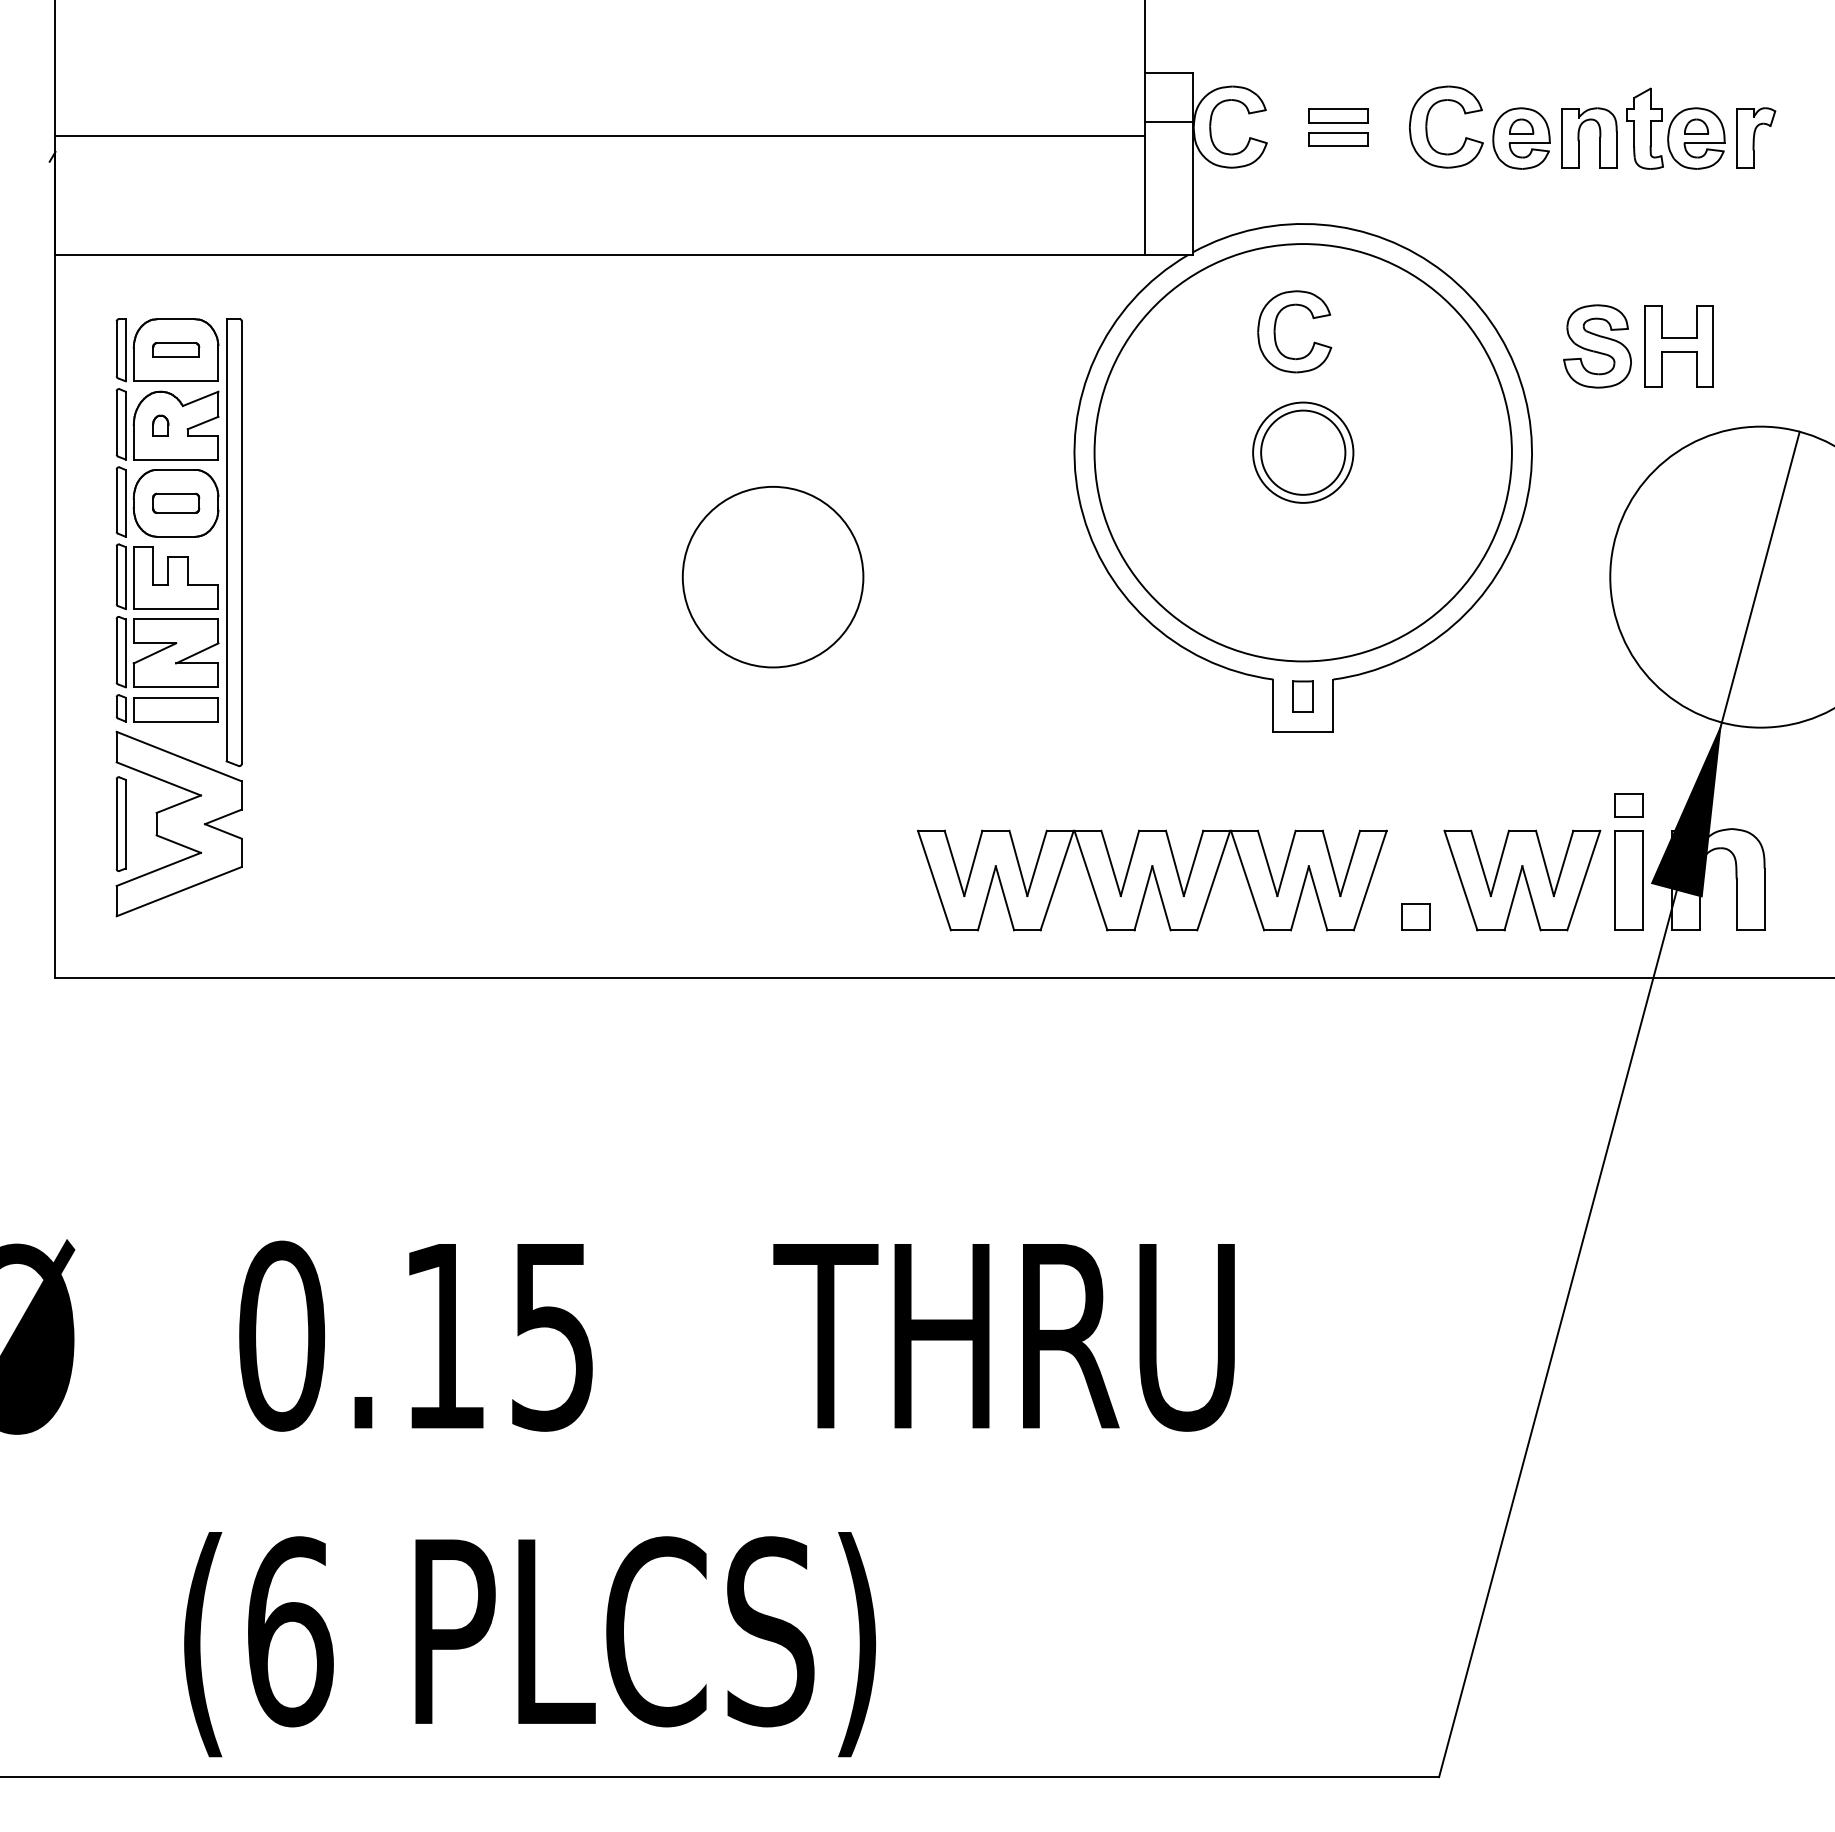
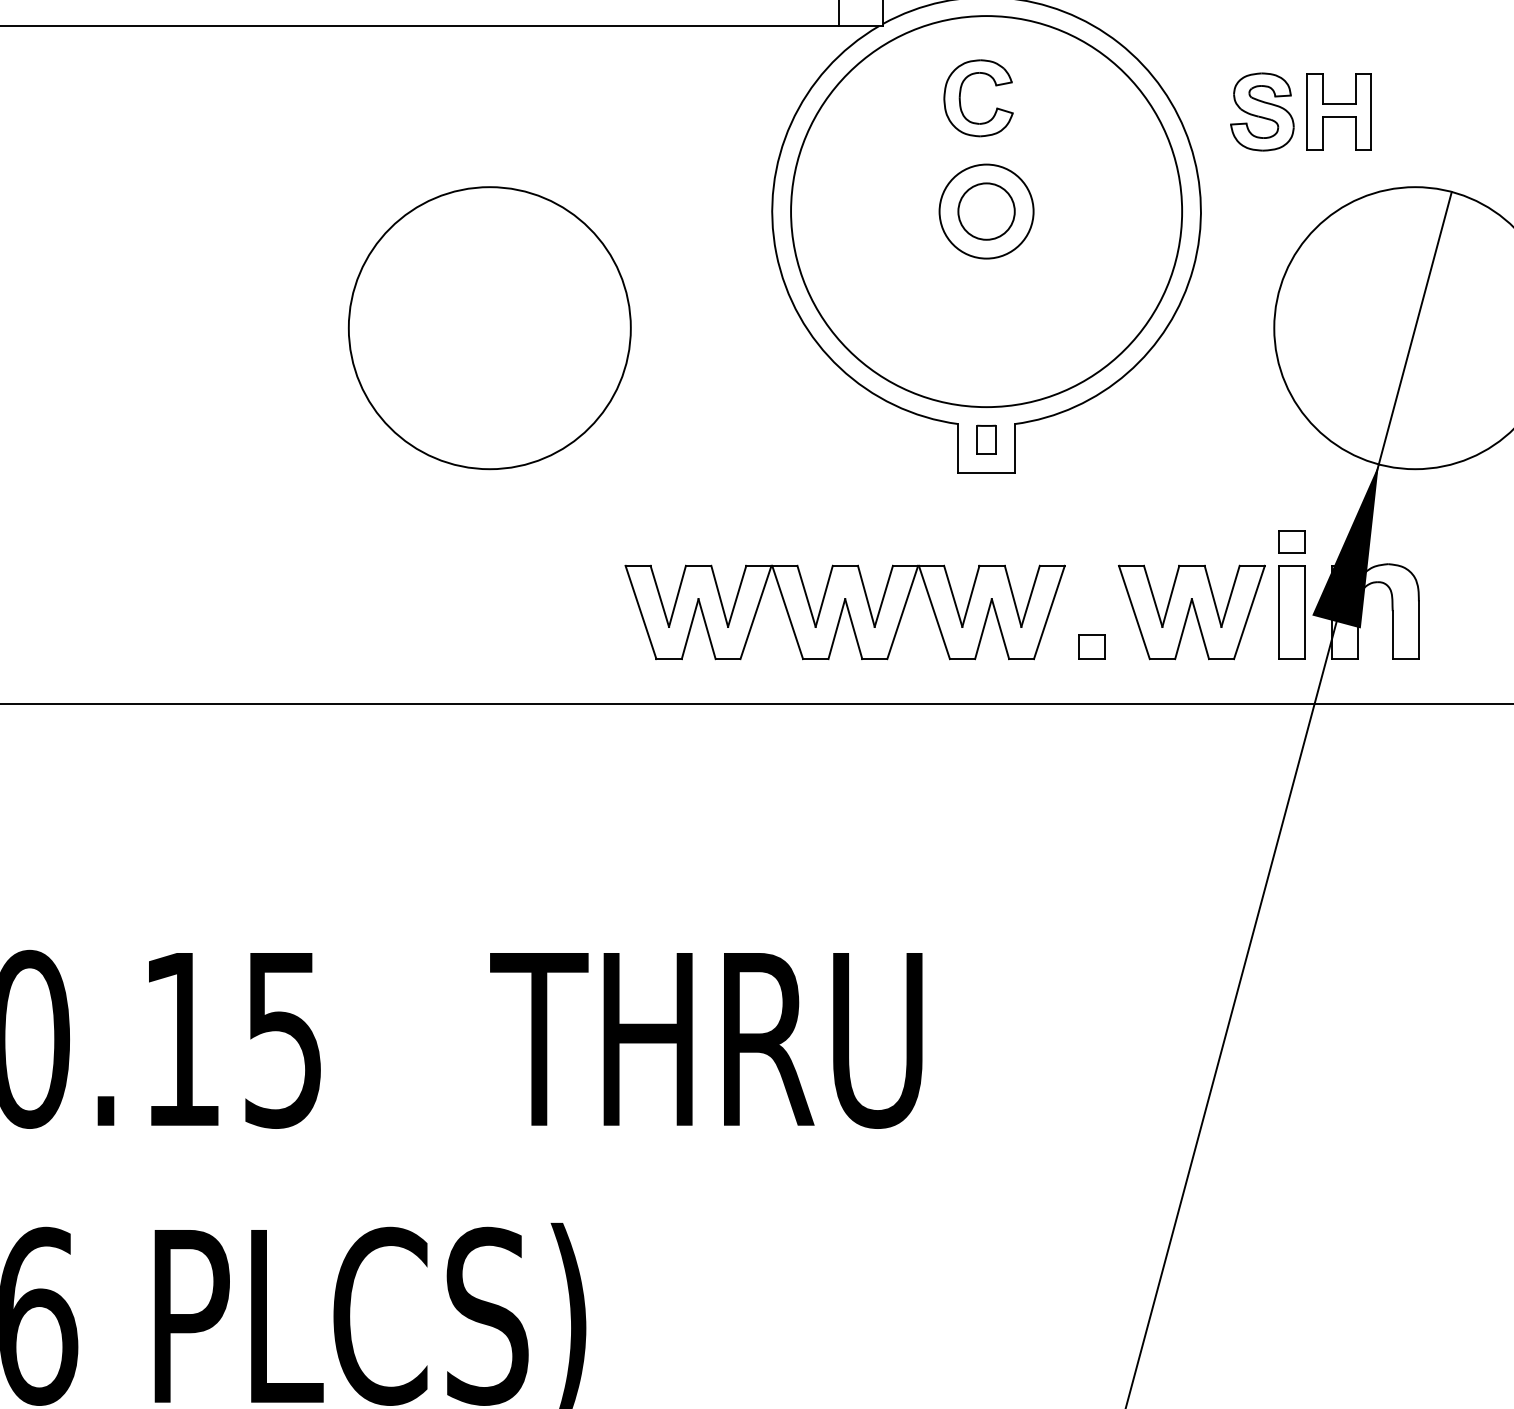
circle: (1303, 452) -> (986, 211), size x0.71
circle: (772, 576) -> (489, 327), size x1.67

